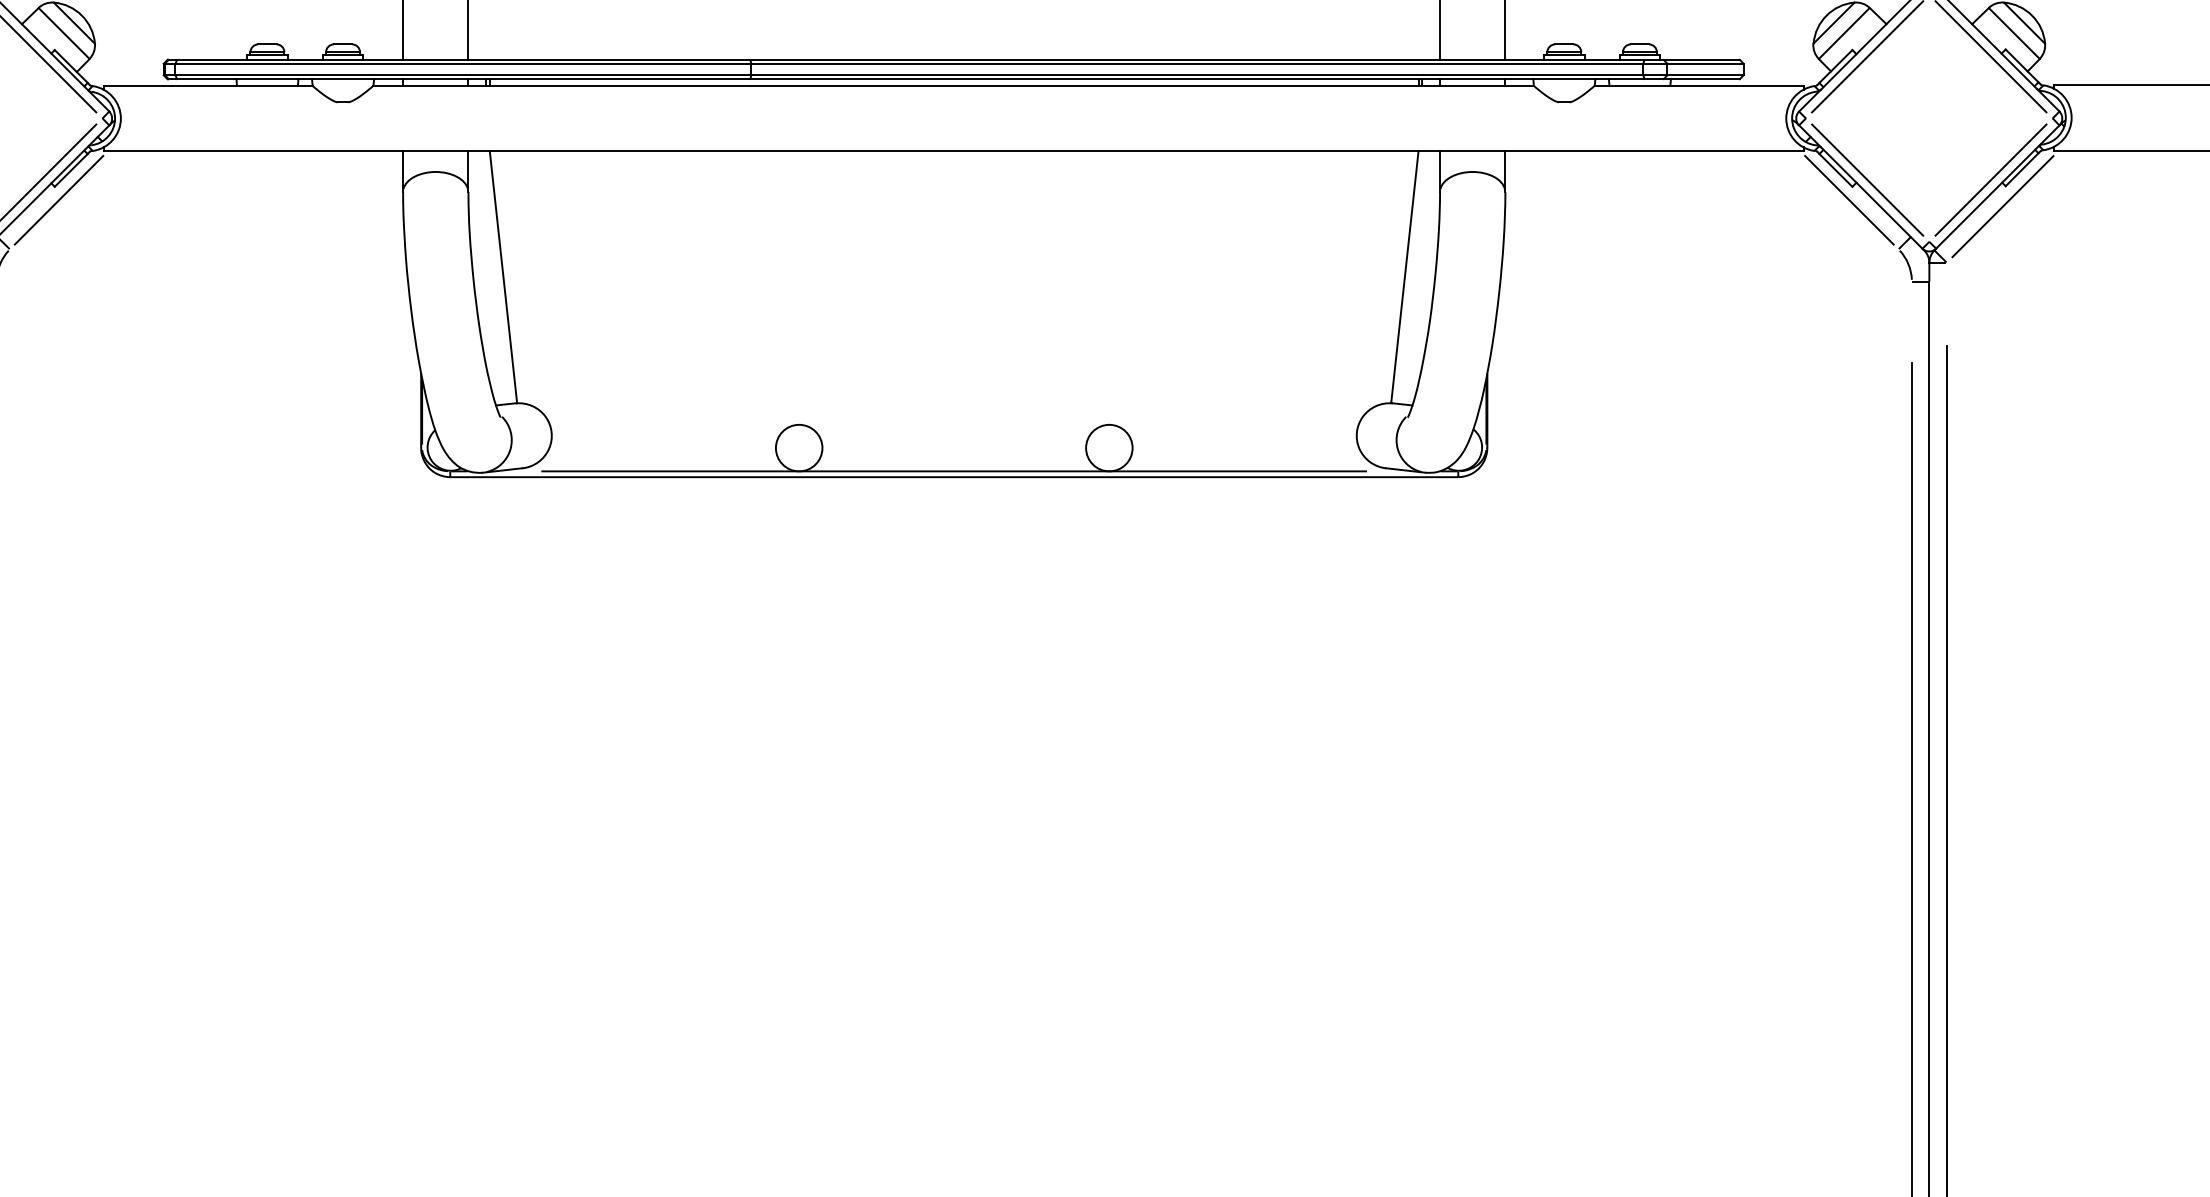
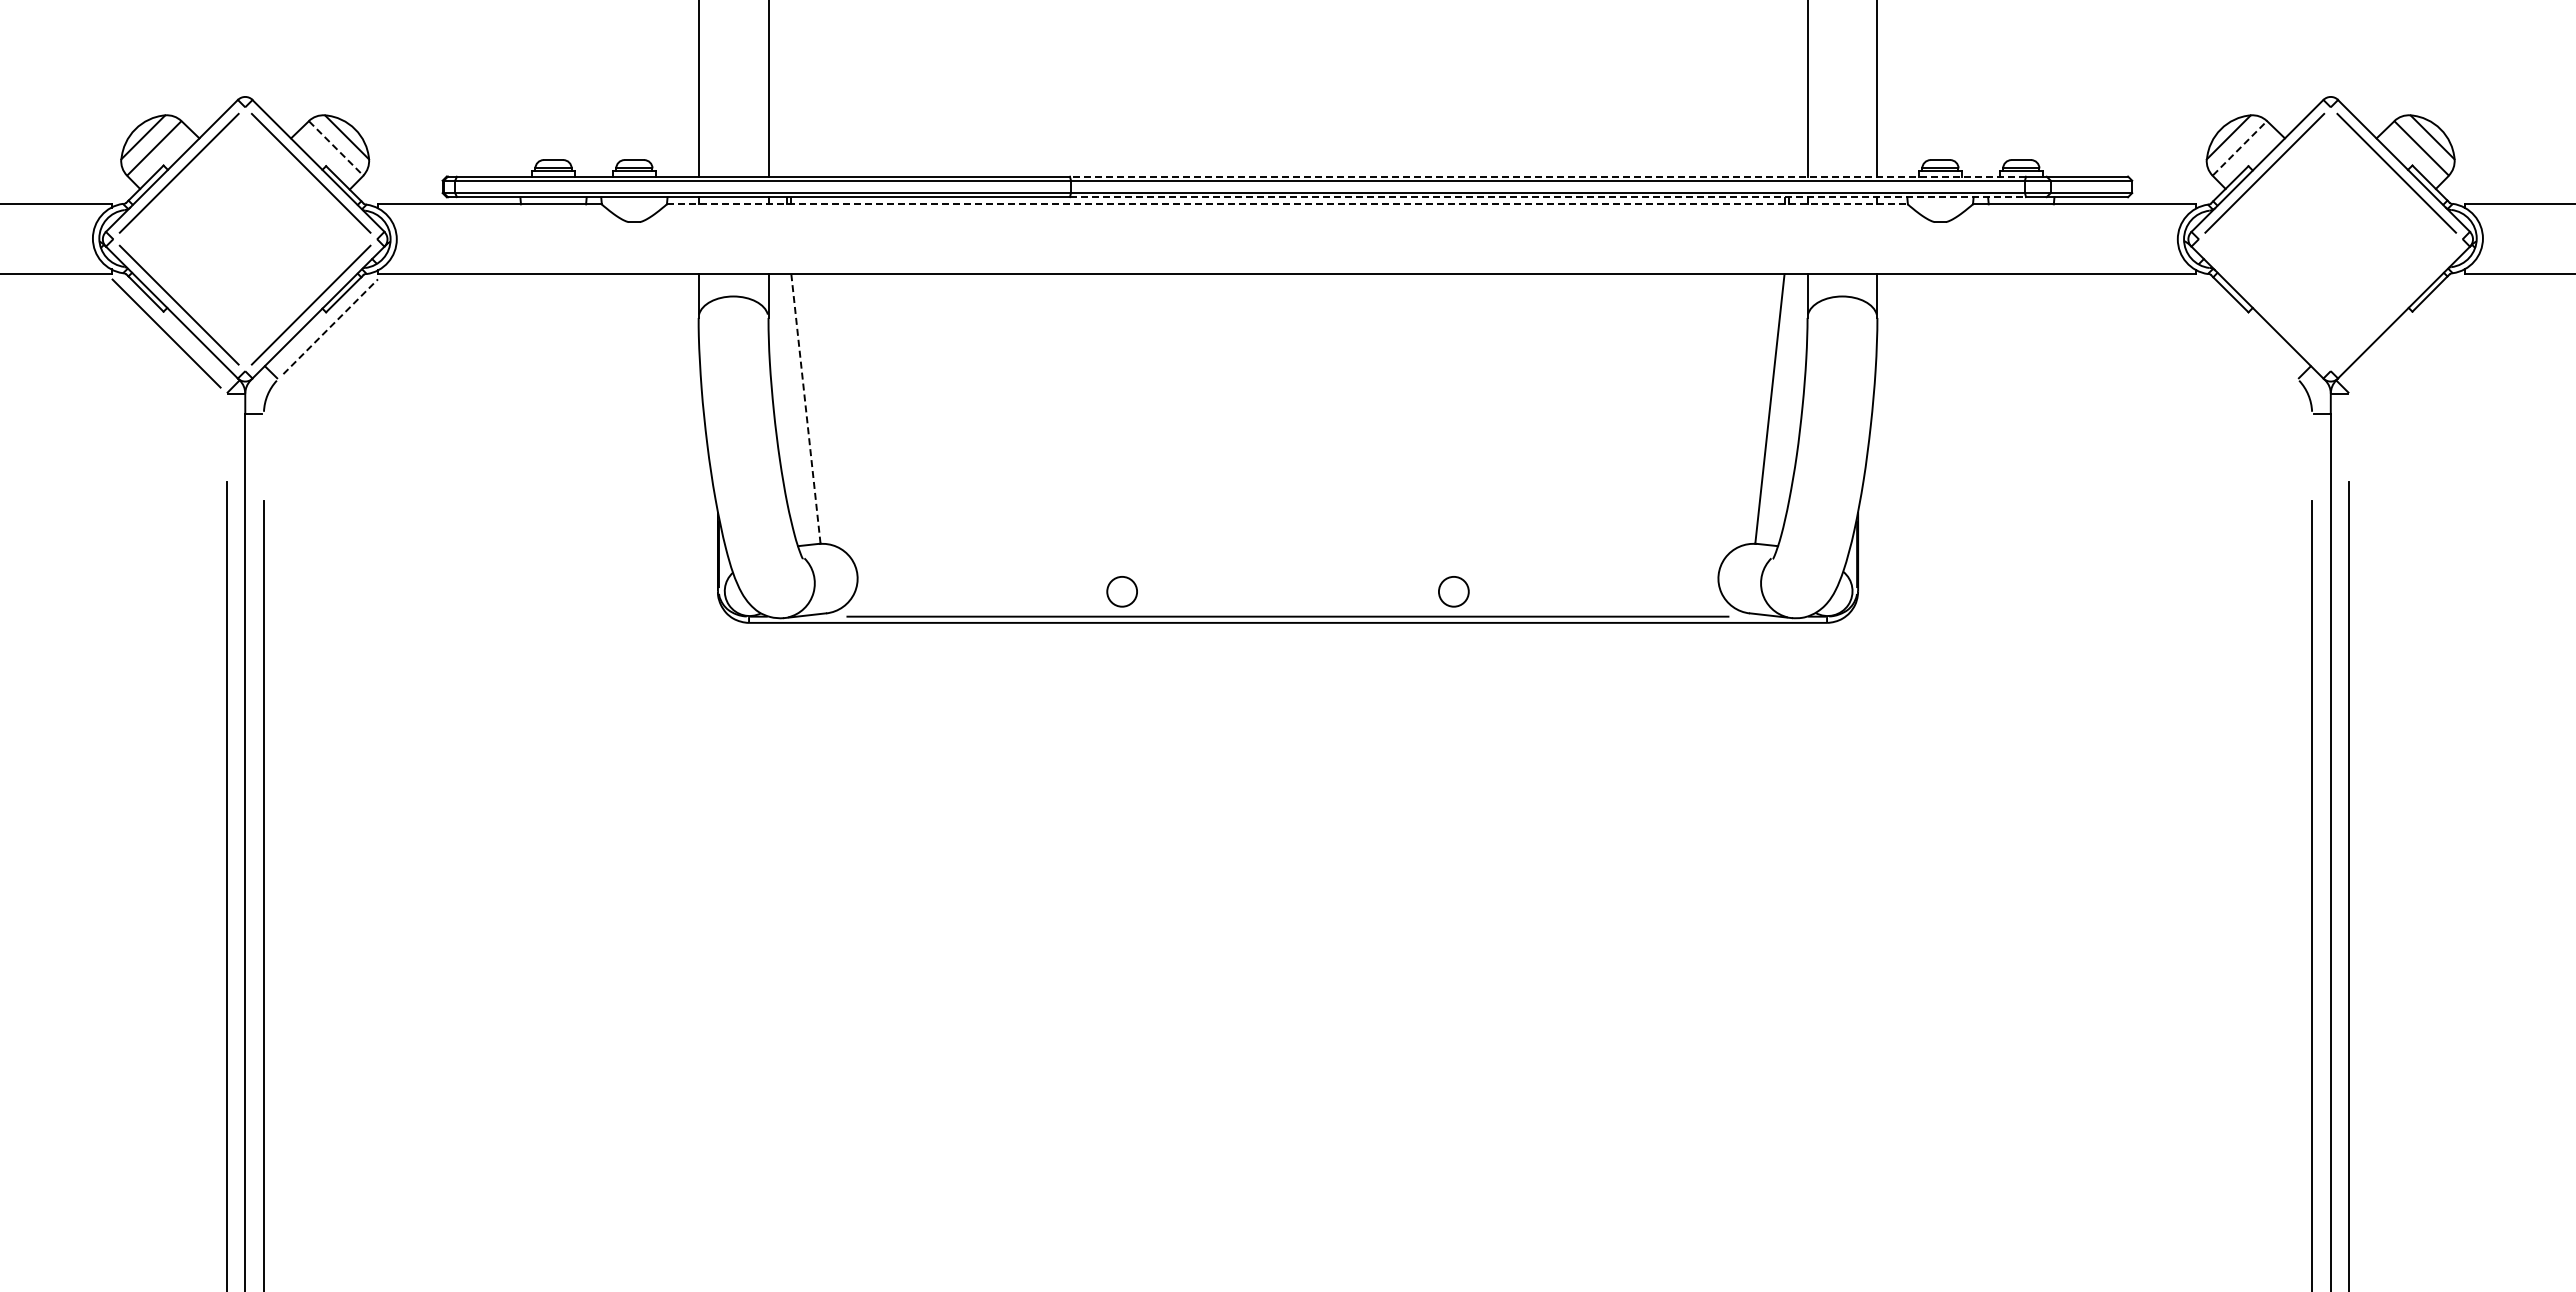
line: (64, 33) -> (336, 148), solid -> dashed
line: (1844, 33) -> (2240, 148), solid -> dashed
line: (1196, 59) -> (1547, 176), solid -> dashed
line: (1197, 79) -> (1548, 197), solid -> dashed
line: (953, 85) -> (1287, 204), solid -> dashed
line: (1867, 179) -> (2264, 304), removed
line: (1990, 179) -> (2396, 304), removed
line: (58, 200) -> (330, 326), solid -> dashed
line: (1848, 200) -> (2244, 326), removed
line: (2002, 206) -> (2409, 333), removed
line: (503, 276) -> (805, 408), solid -> dashed
circle: (799, 447) -> (1122, 591), size x0.6
circle: (1108, 447) -> (1453, 591), size x0.6

